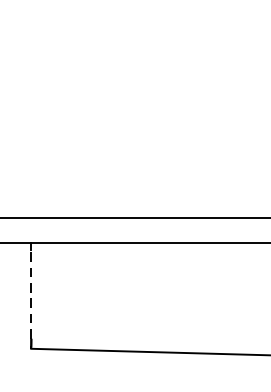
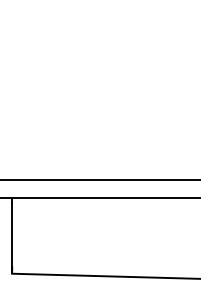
line: (31, 294) -> (12, 234), dashed -> solid

